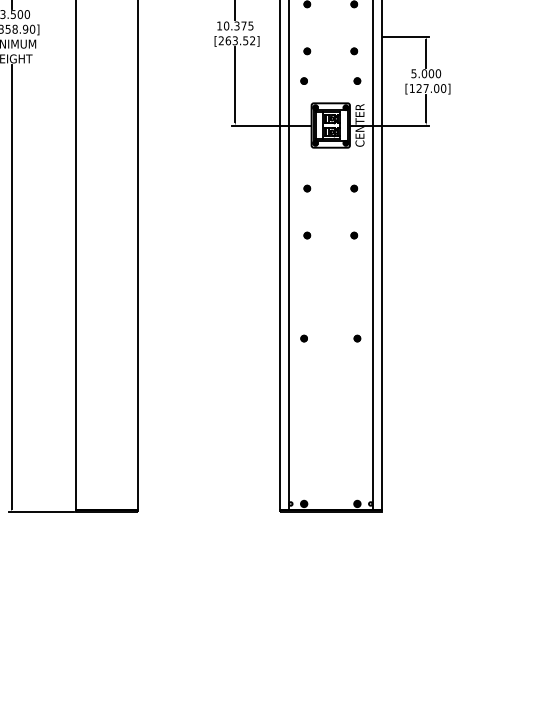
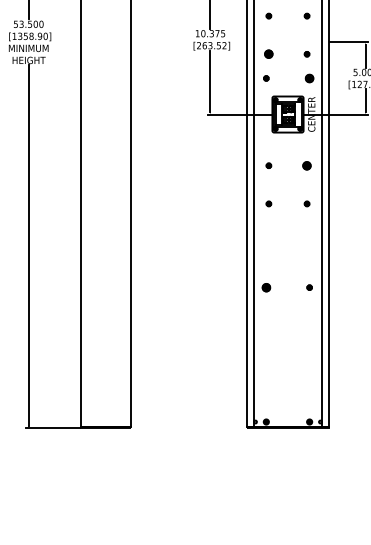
part: (307, 51) -> (269, 54), size x1.6
part: (357, 80) -> (309, 77), size x1.6
part: (354, 188) -> (307, 165), size x1.6
part: (303, 338) -> (265, 287), size x1.6

